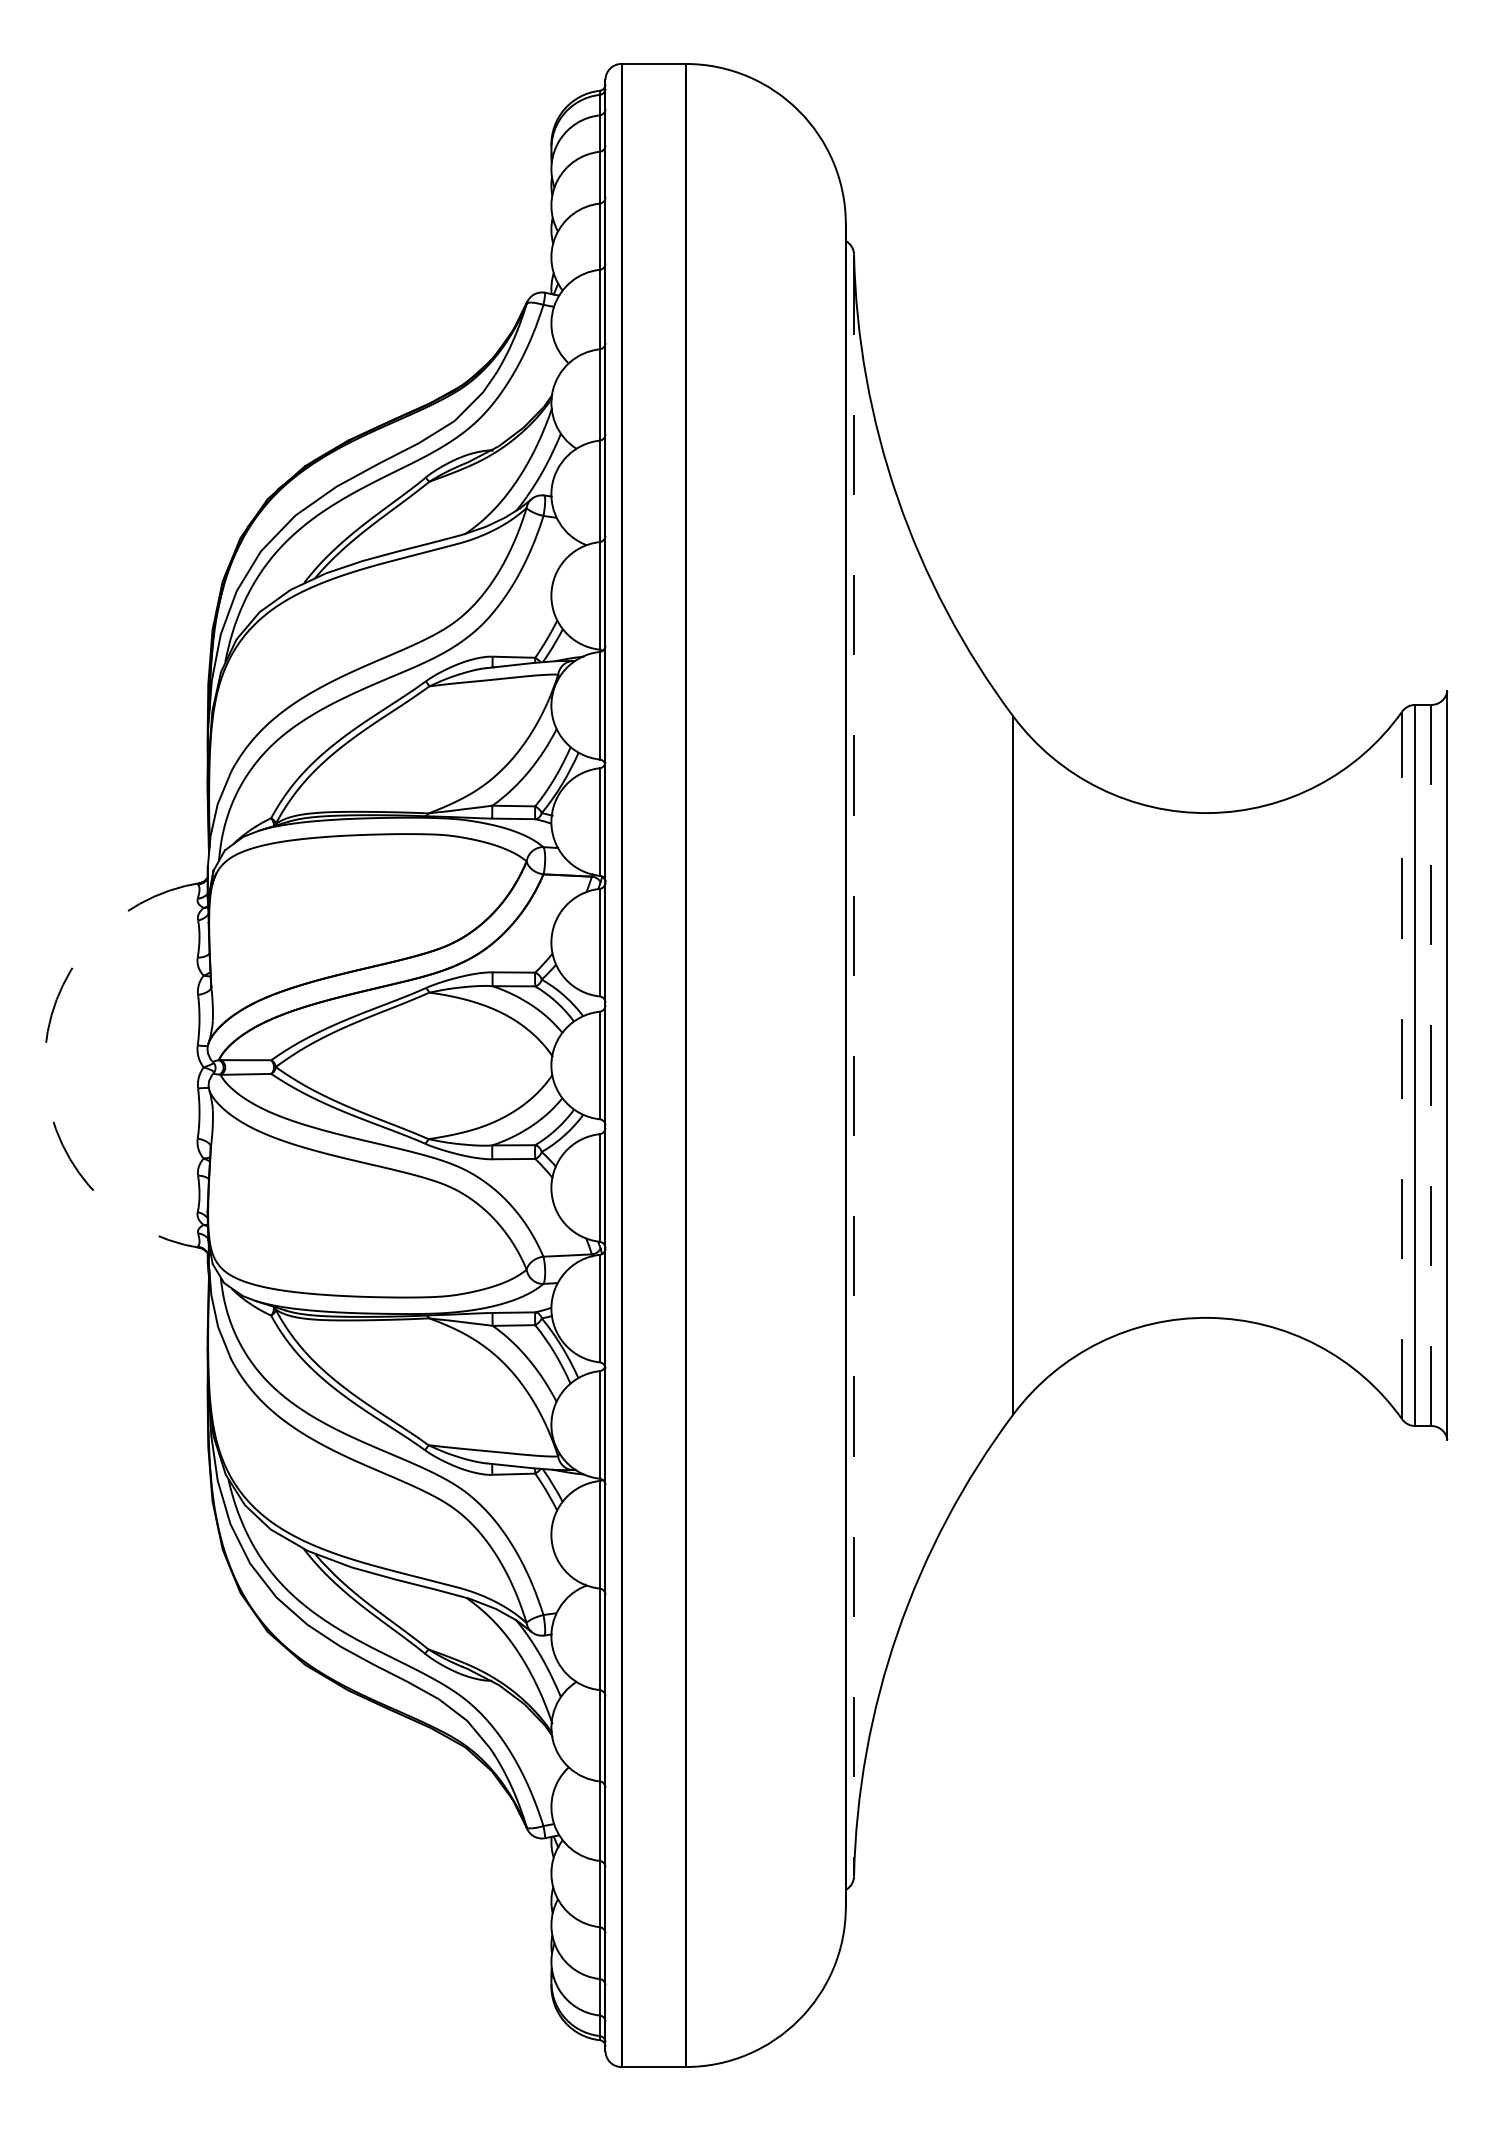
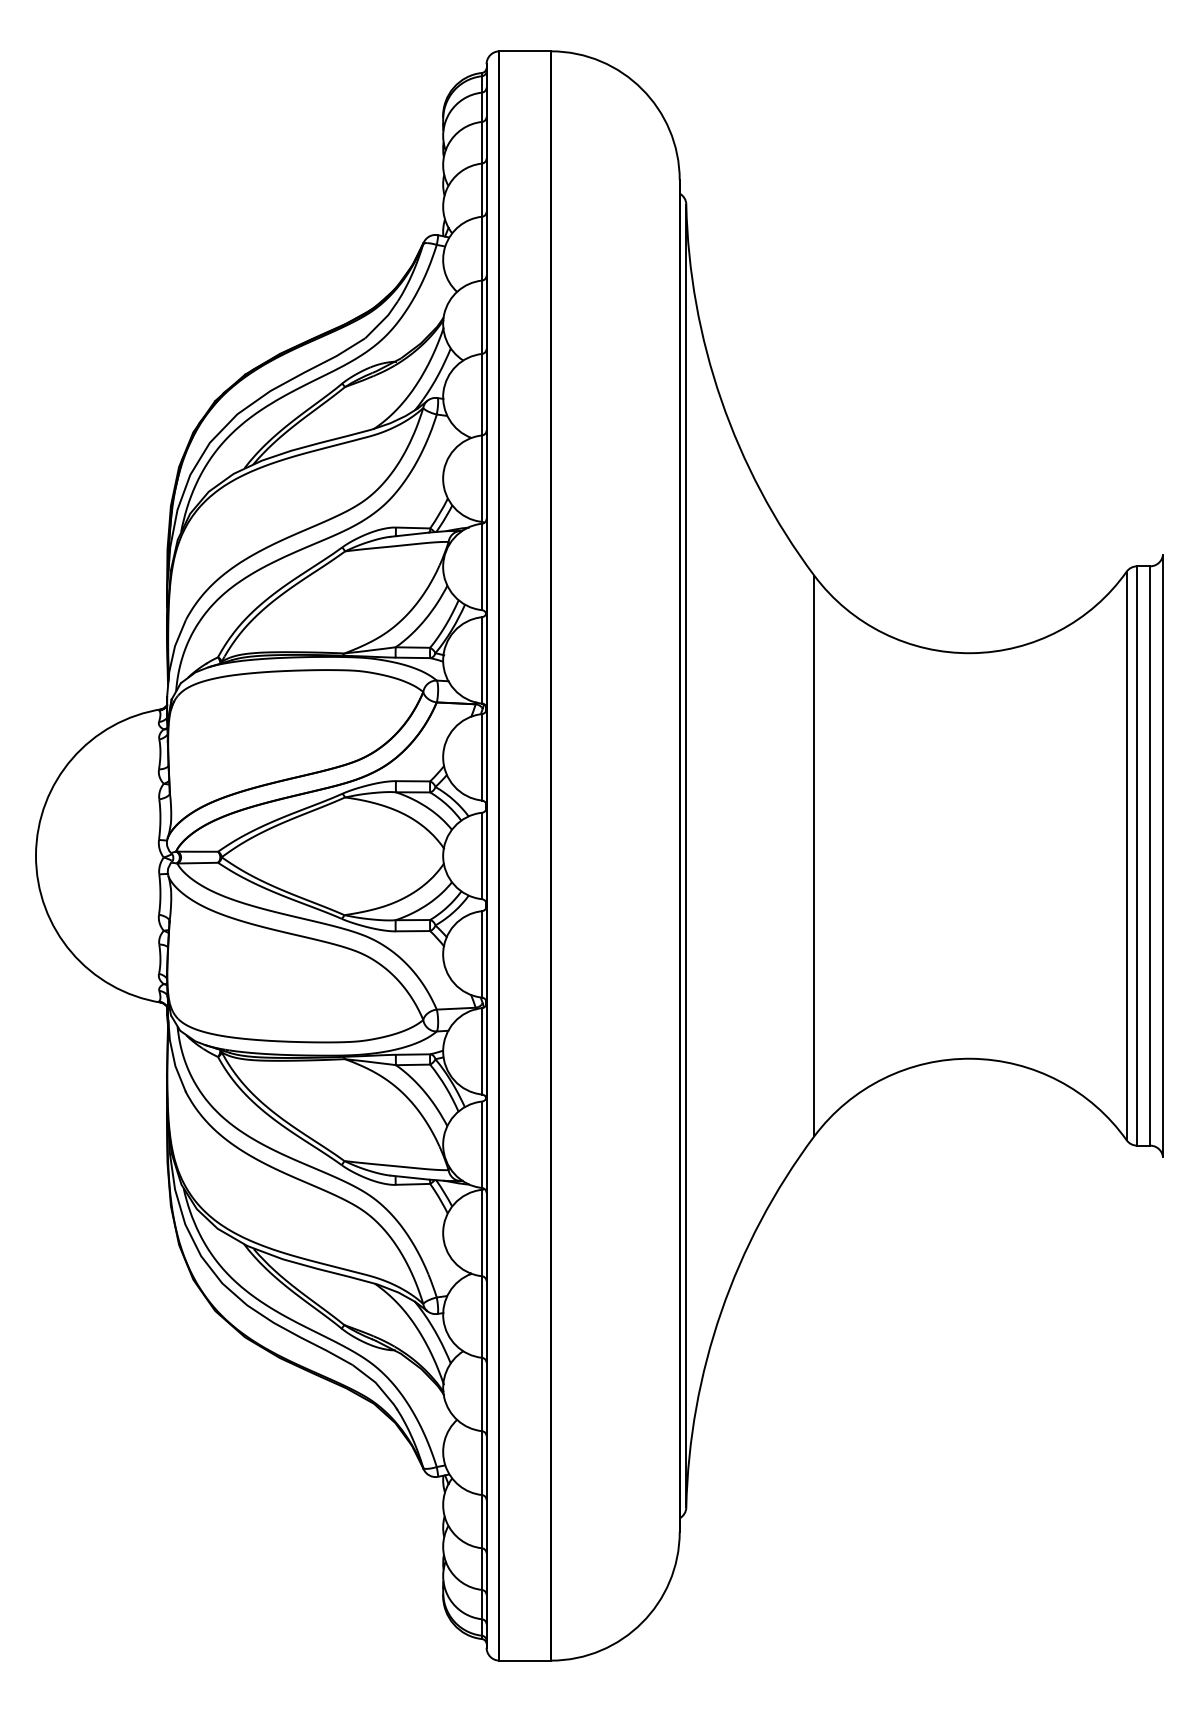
arc: (45, 1064) -> (36, 855), dashed -> solid
line: (1401, 1064) -> (1126, 855), dashed -> solid
line: (1431, 1064) -> (1150, 855), dashed -> solid
line: (854, 1066) -> (686, 856), dashed -> solid

